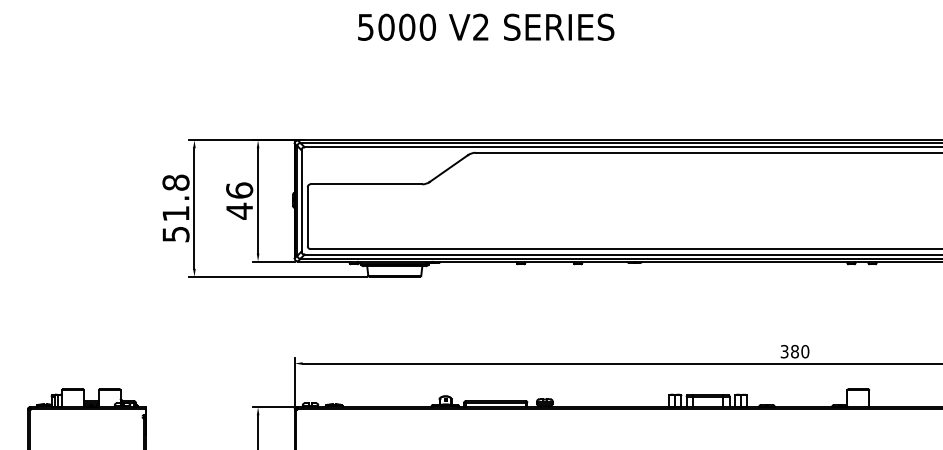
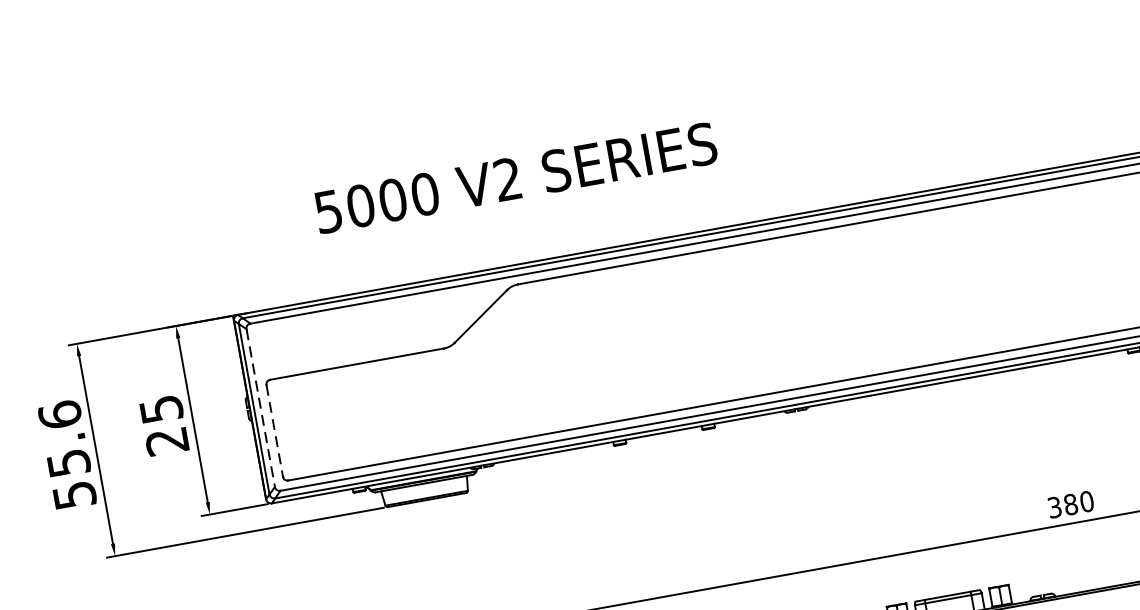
text: (486, 26) -> (516, 176), moved
text: (175, 197) -> (63, 438), 51.8 -> 55.6
text: (239, 200) -> (163, 424), 46 -> 25
line: (301, 200) -> (260, 407), solid -> dashed
line: (307, 216) -> (274, 430), solid -> dashed

